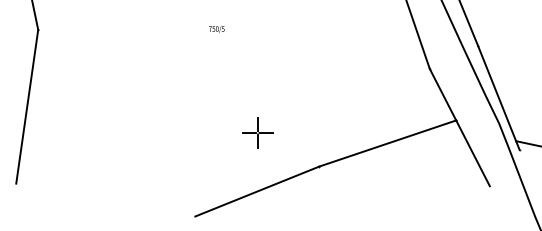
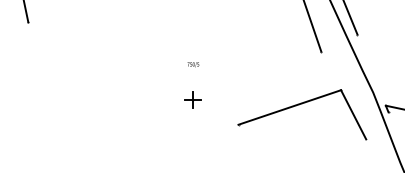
text: (216, 29) -> (193, 64), moved
line: (497, 93) -> (371, 70), removed
line: (442, 94) -> (330, 70), removed
line: (27, 106) -> (20, 79), removed
part: (257, 132) -> (192, 99), size x0.7
line: (257, 191) -> (192, 143), removed

